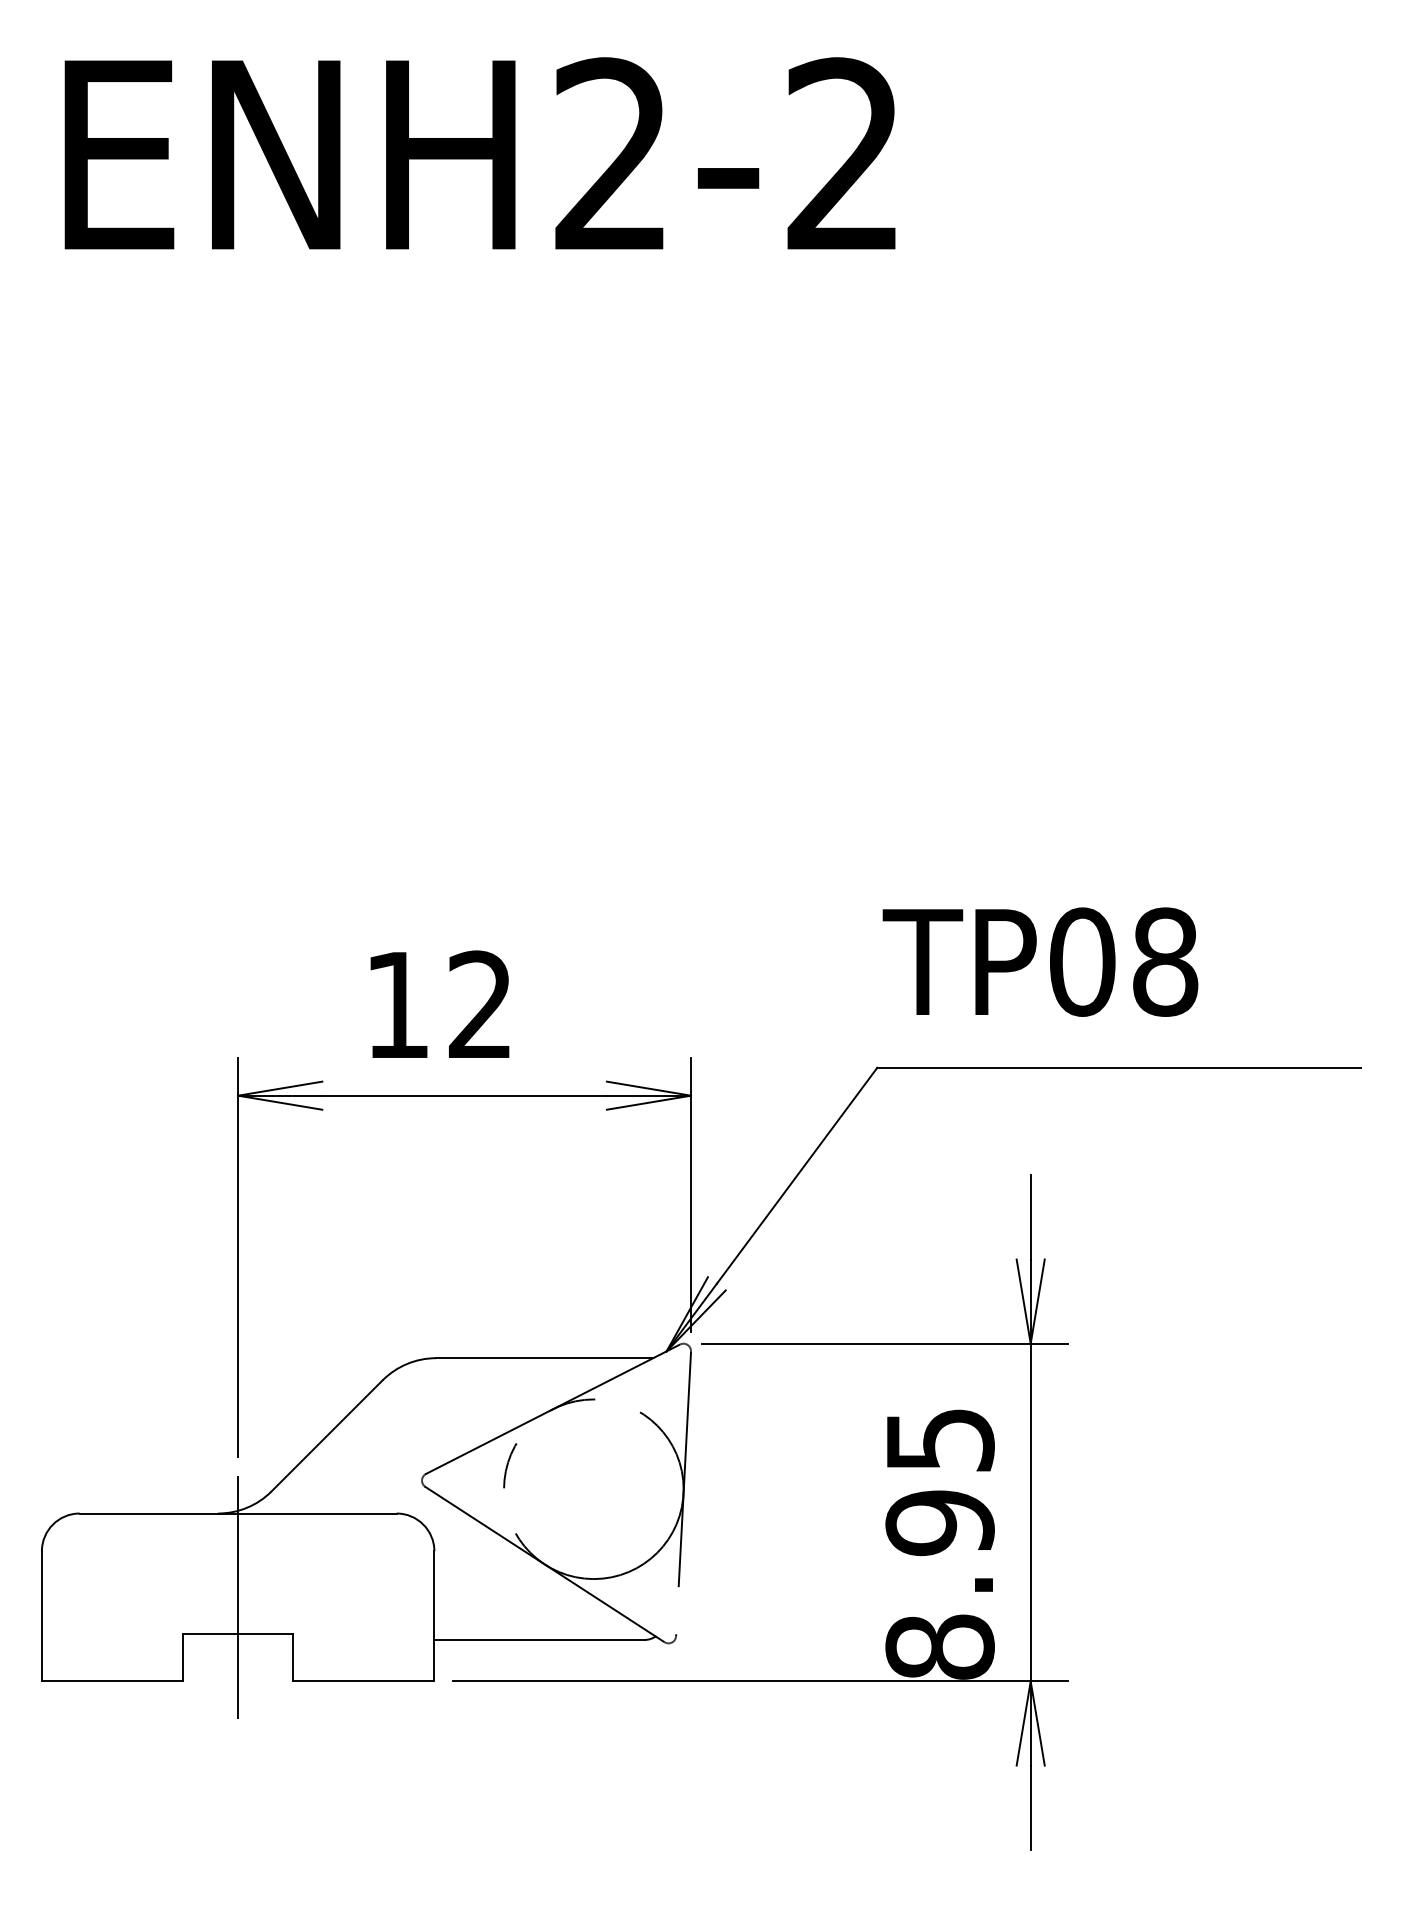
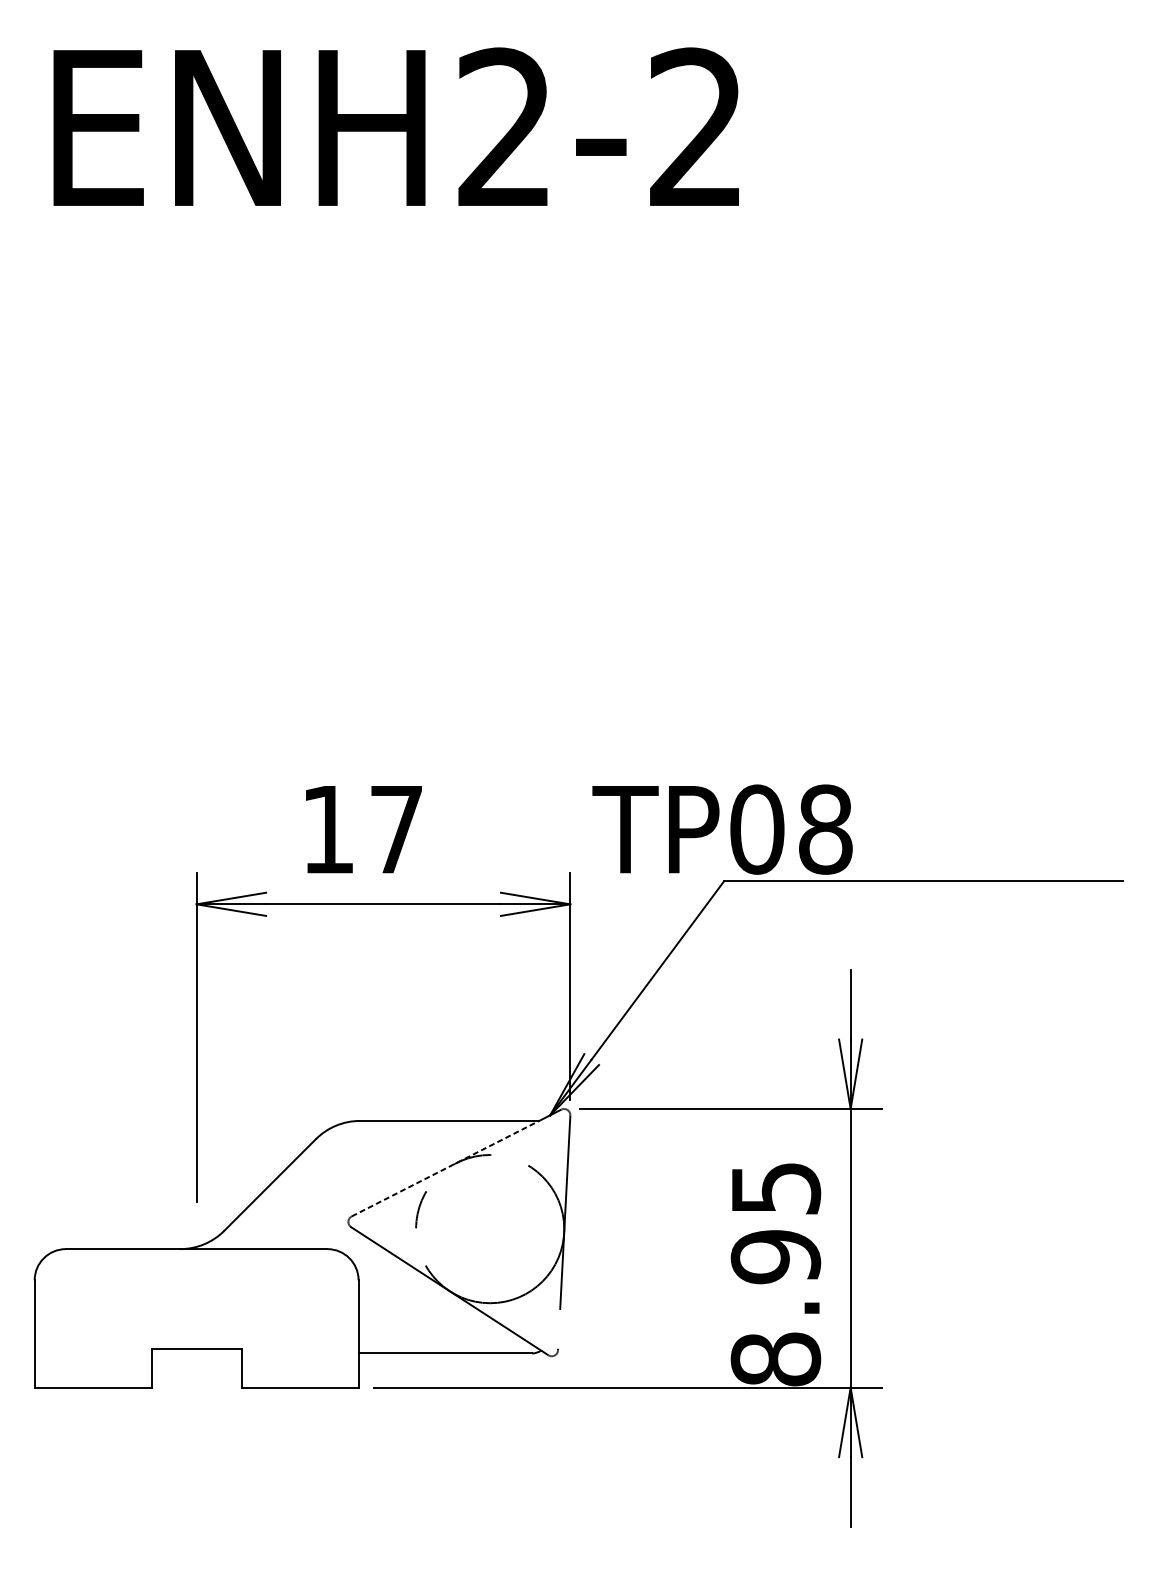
text: (1040, 961) -> (722, 829), moved
text: (480, 1003) -> (396, 828), 12 -> 17
line: (540, 1415) -> (446, 1168), solid -> dashed
line: (238, 1597) -> (196, 1318), removed

